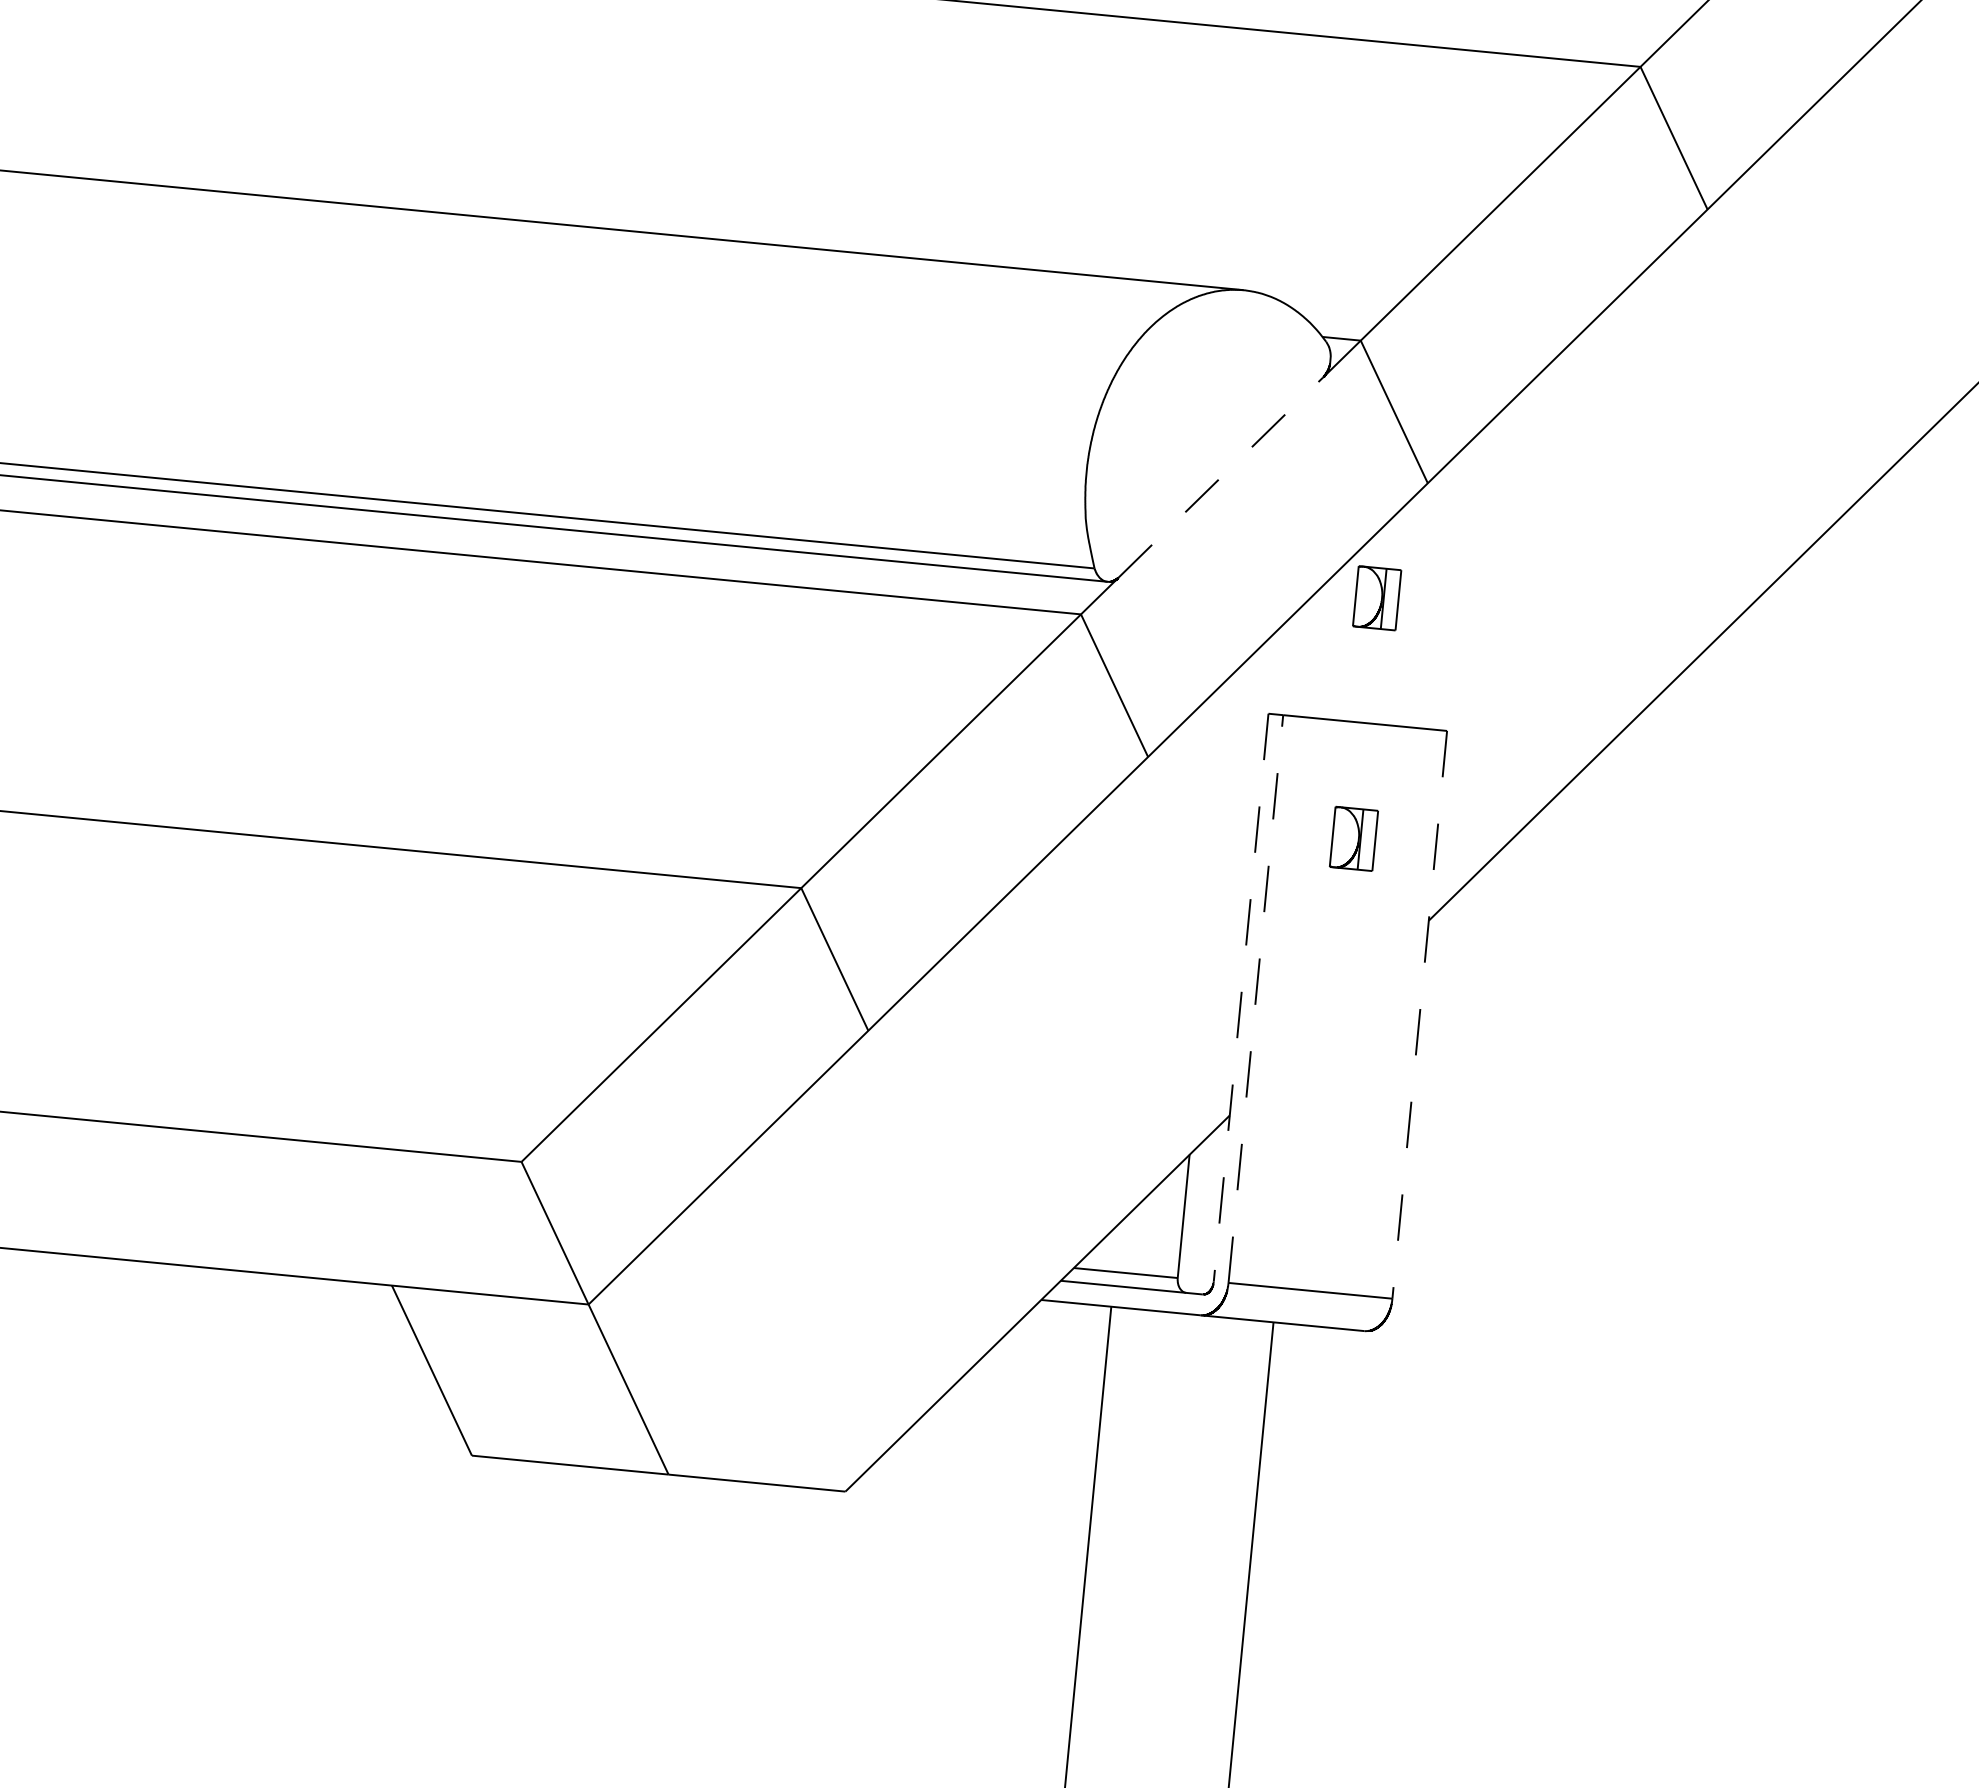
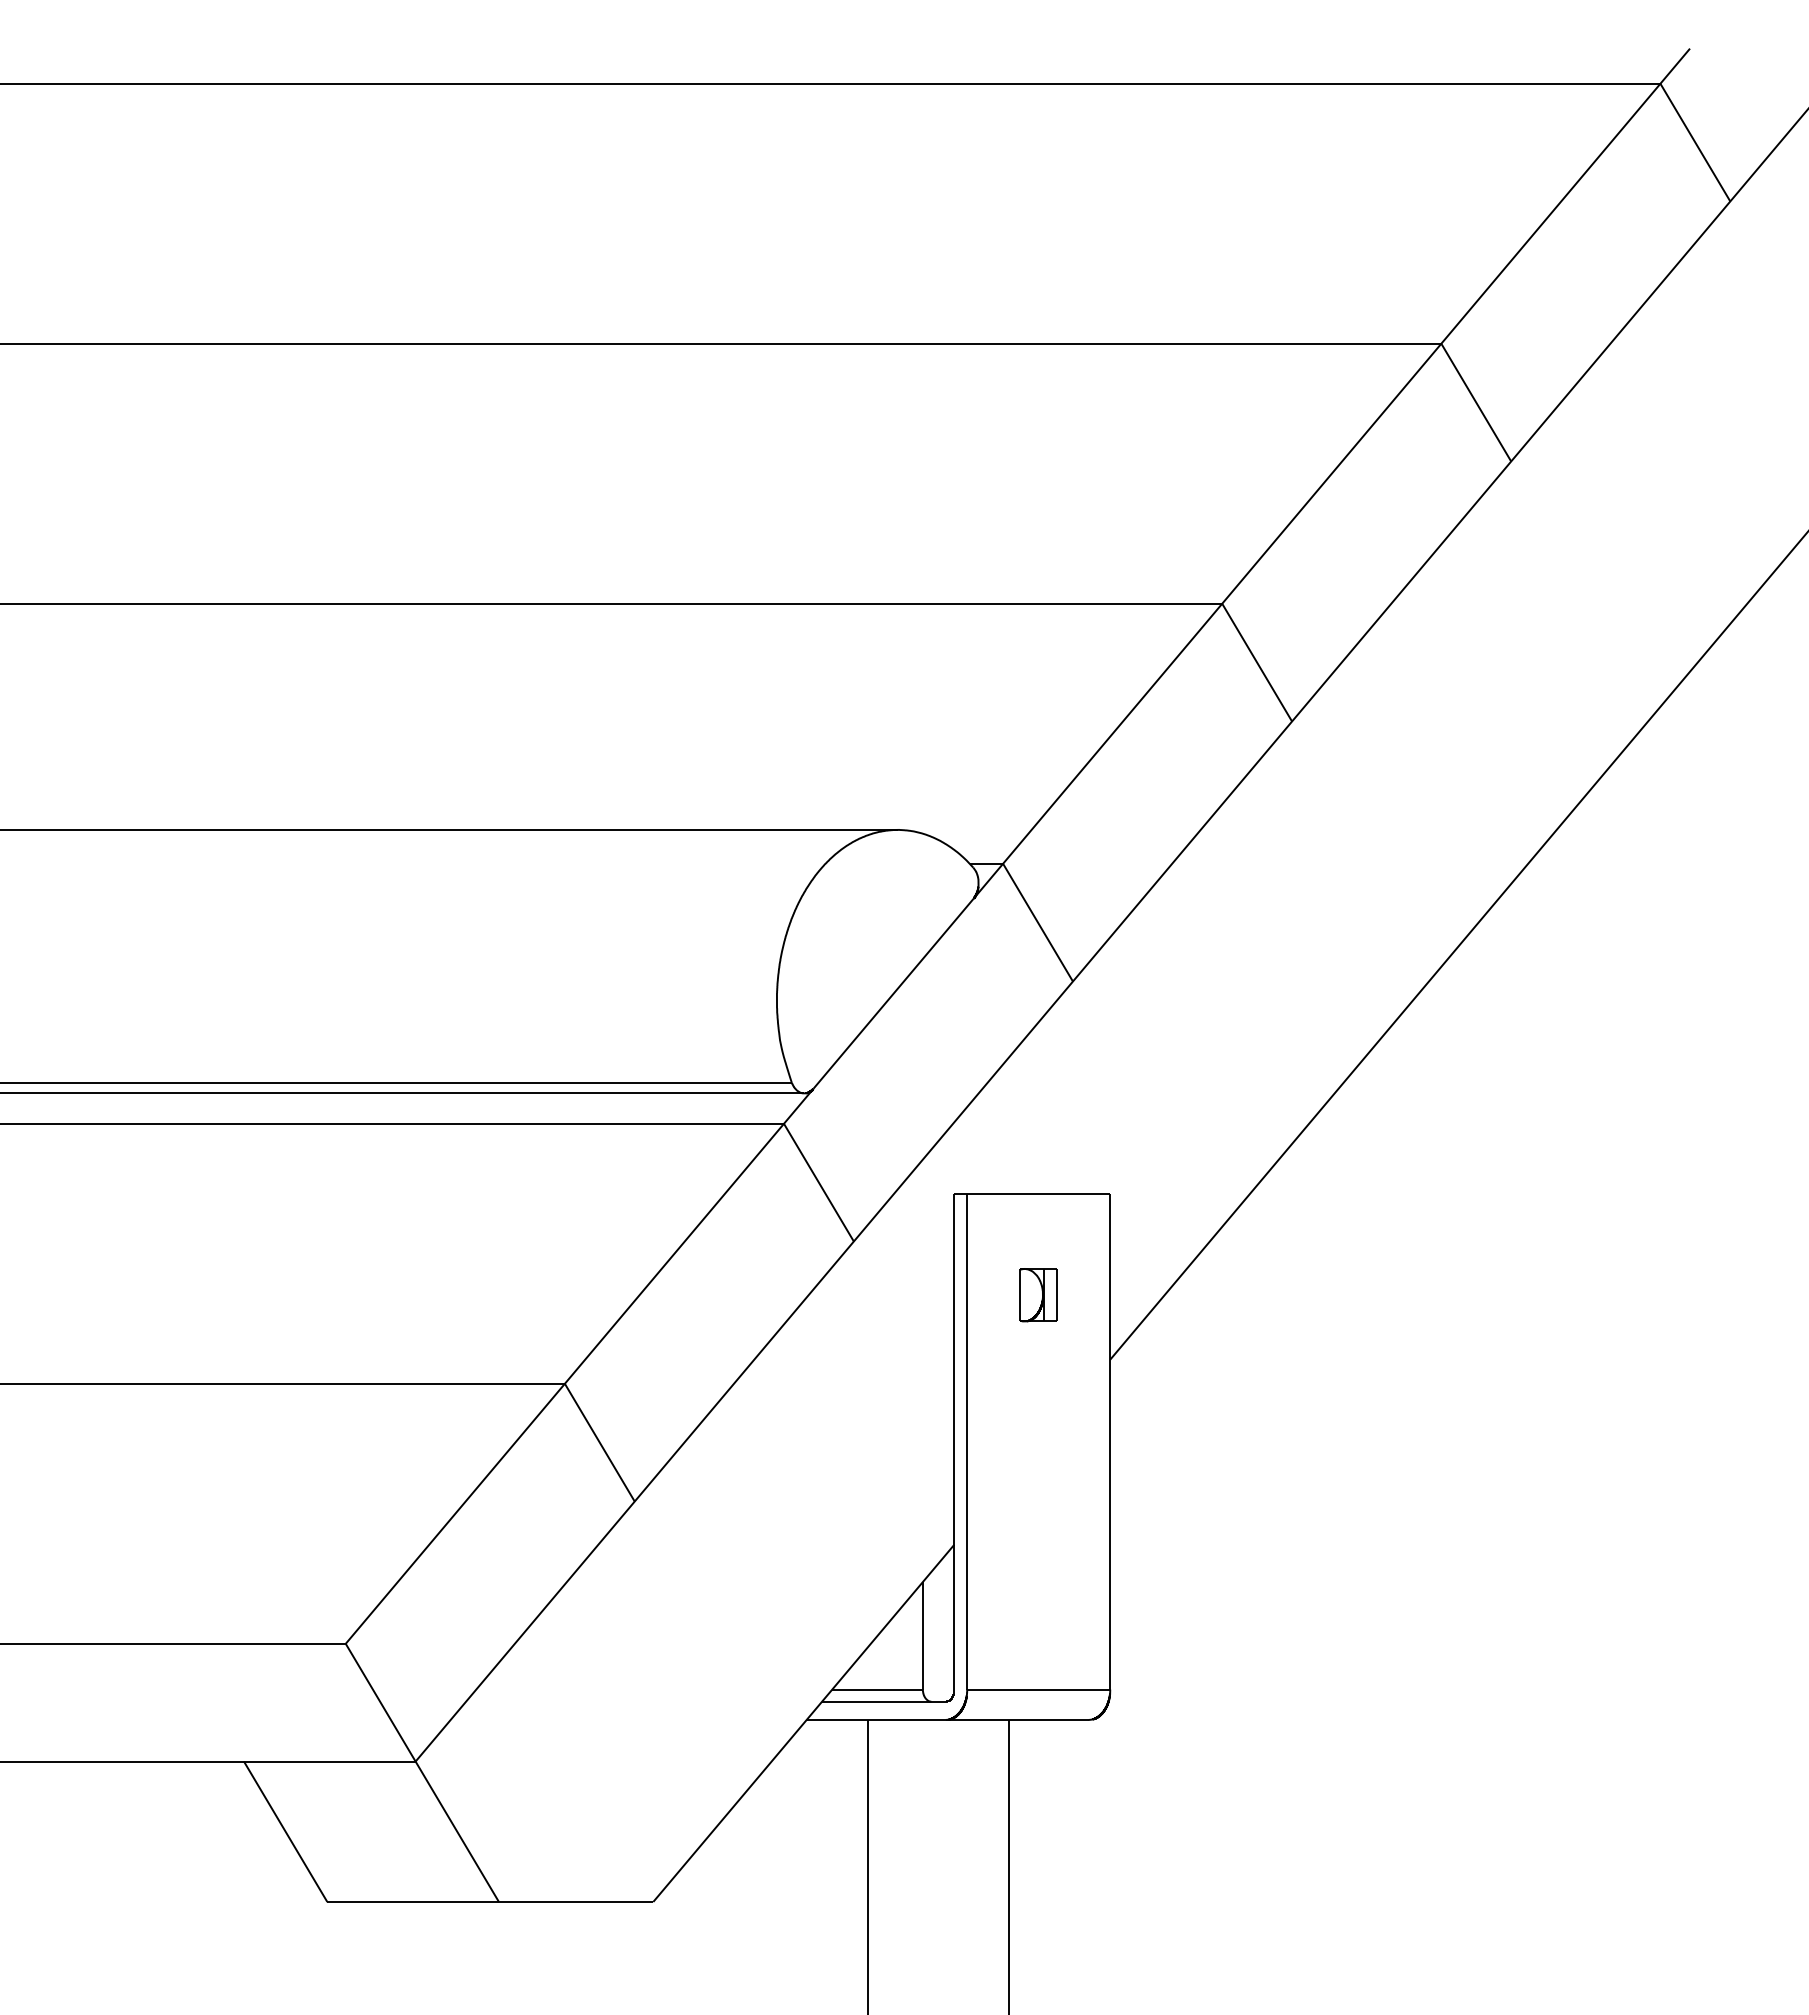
line: (1220, 477) -> (893, 993), dashed -> solid
part: (1376, 598) -> (1038, 1085), removed
line: (1241, 997) -> (954, 1441), dashed -> solid
line: (1256, 998) -> (967, 1441), dashed -> solid
line: (1420, 1014) -> (1110, 1441), dashed -> solid

